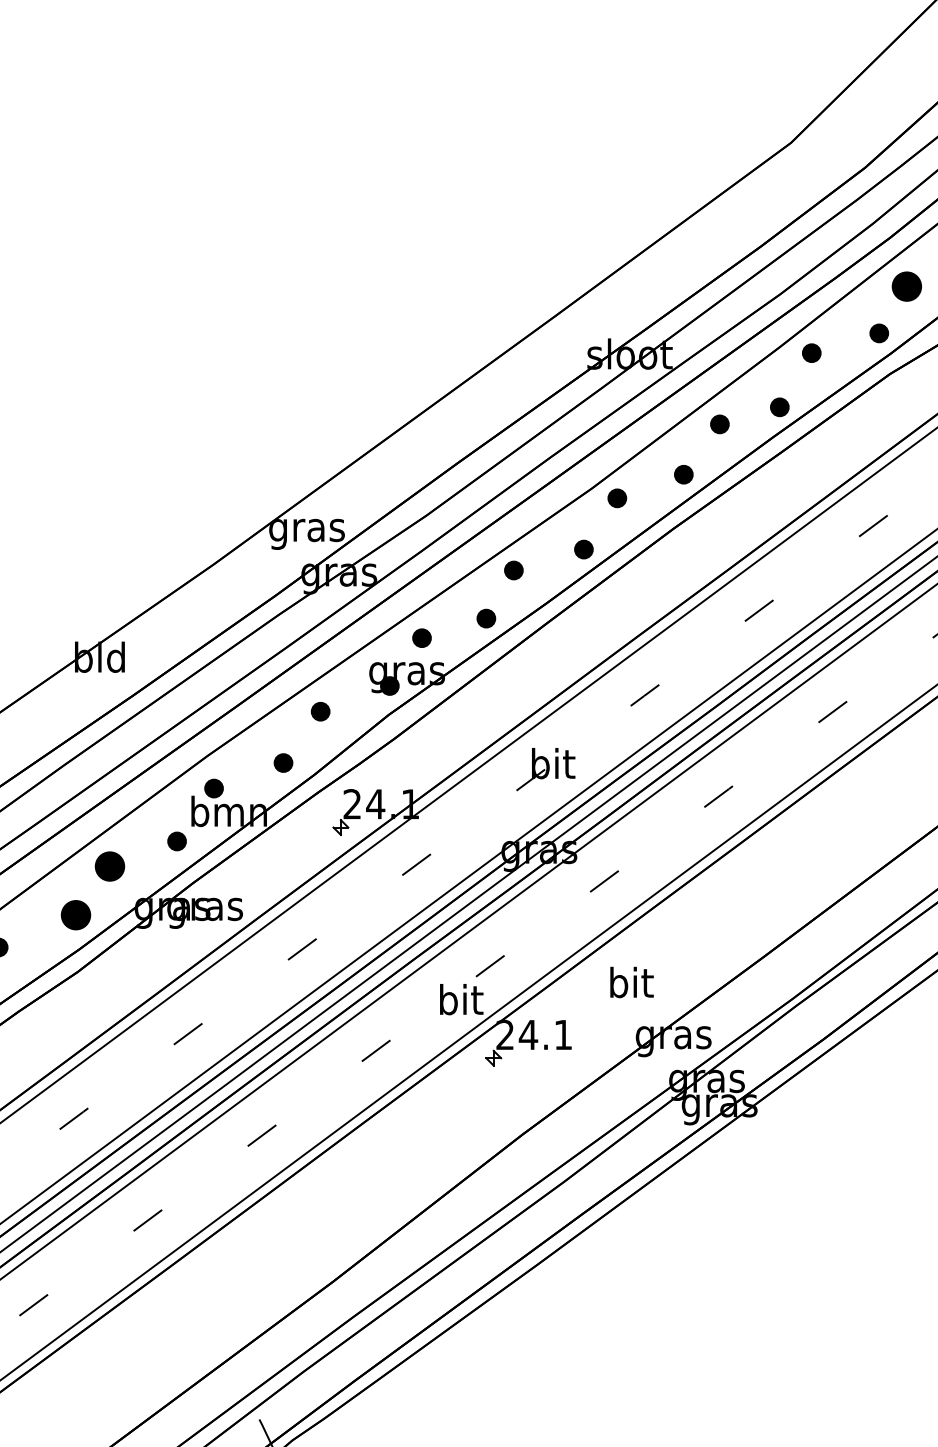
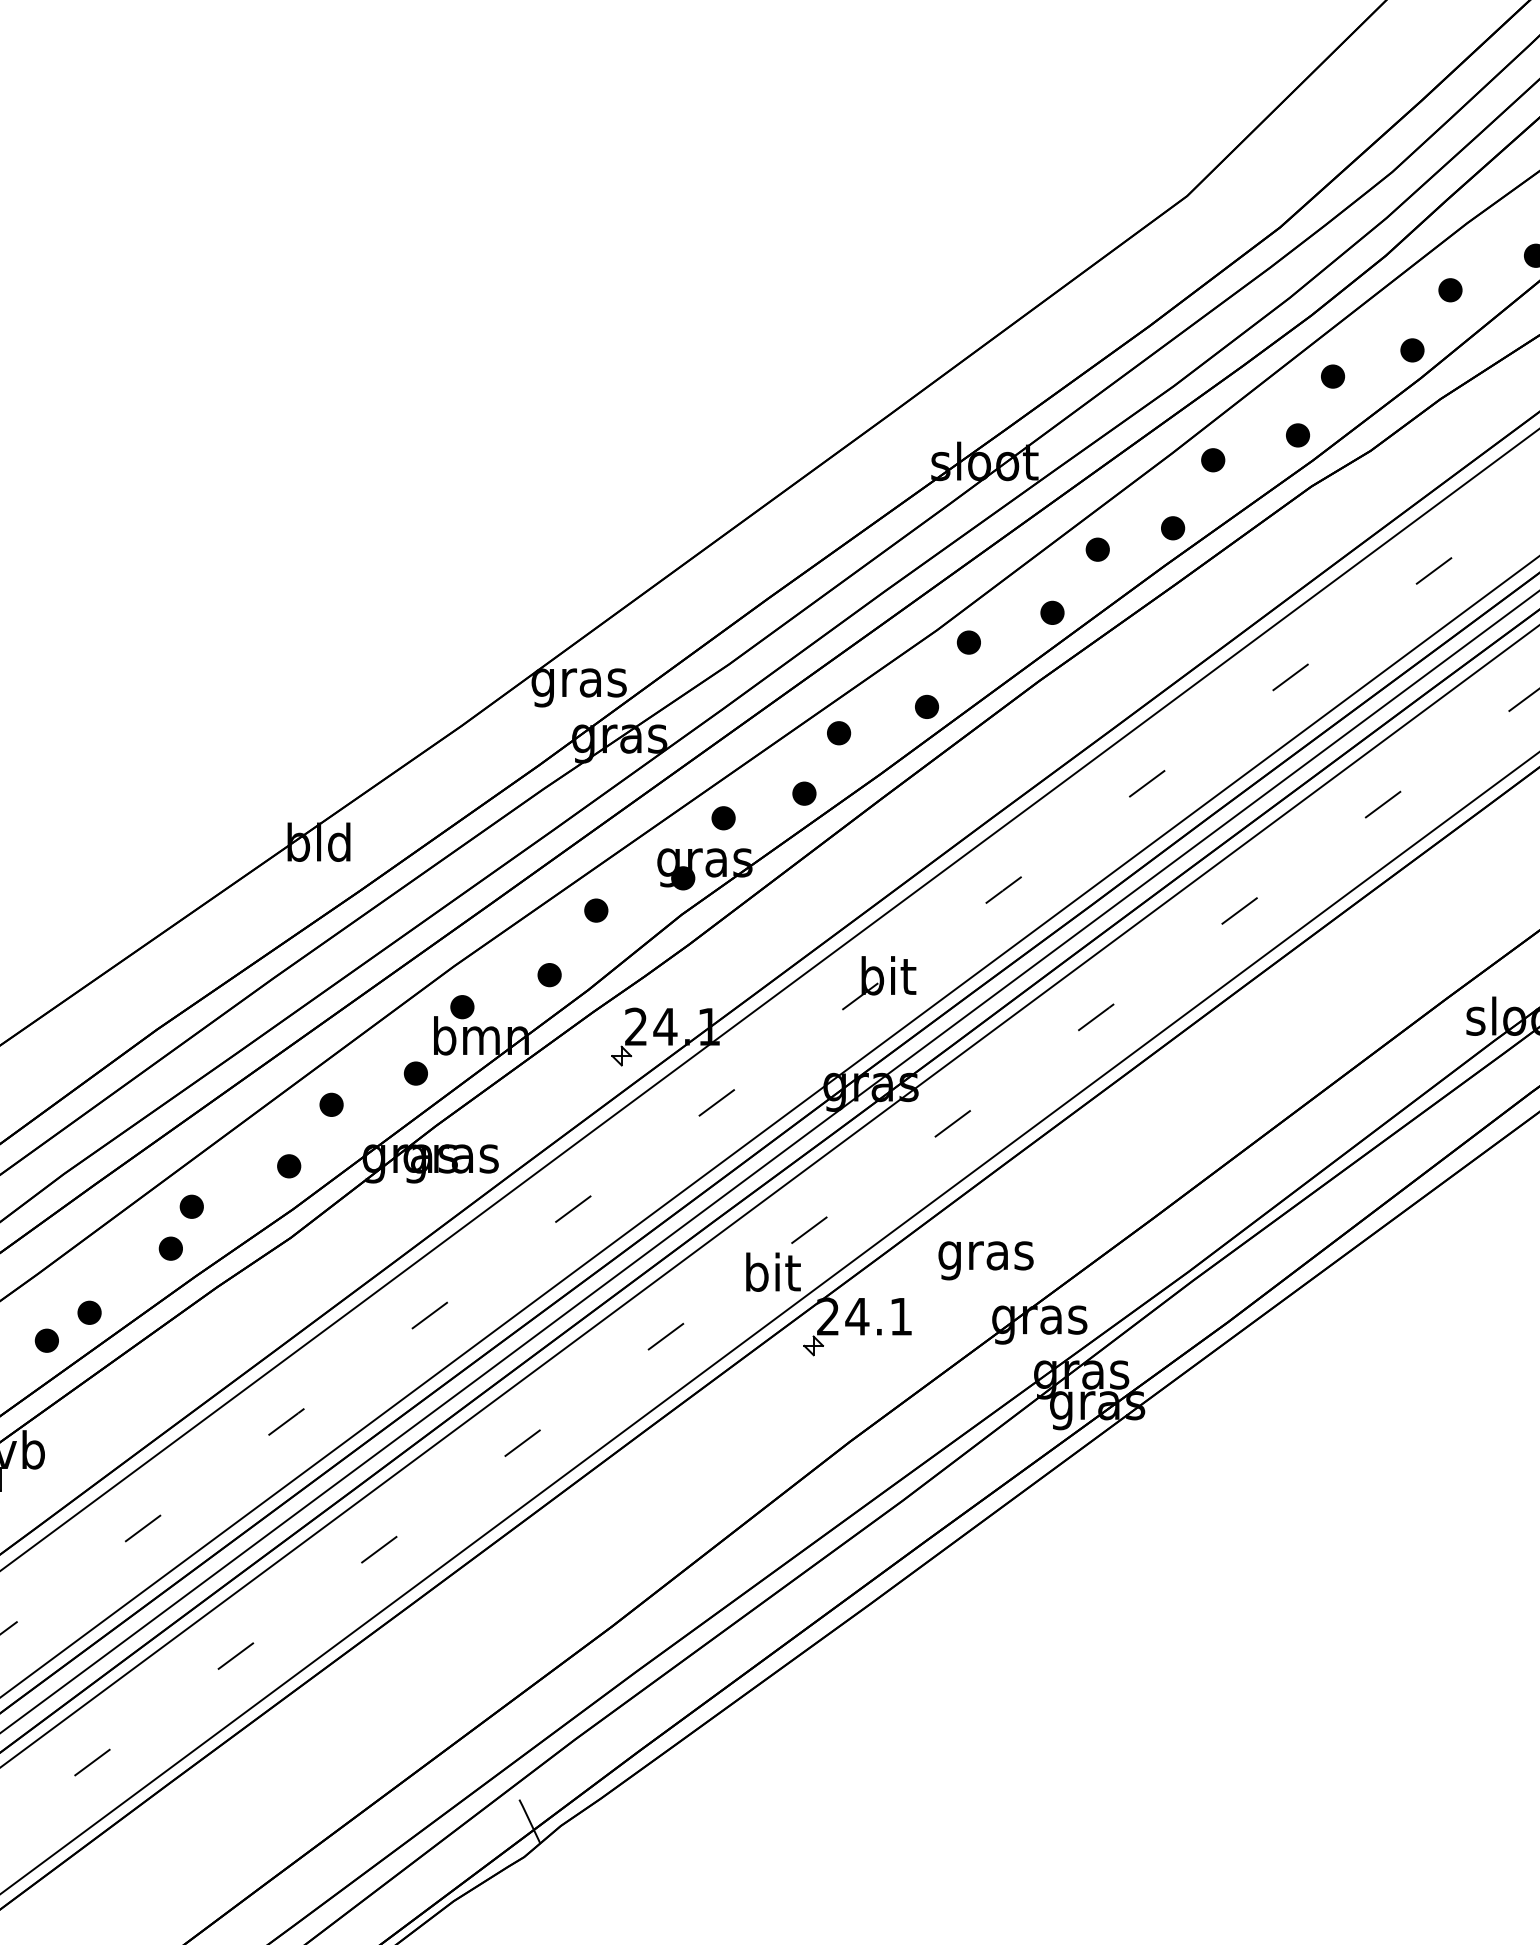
part: (907, 286) -> (1333, 376), size x0.62
part: (109, 866) -> (331, 1104), size x0.62
part: (76, 915) -> (289, 1166), size x0.62
text: (630, 986) -> (985, 1255), bit -> gras

